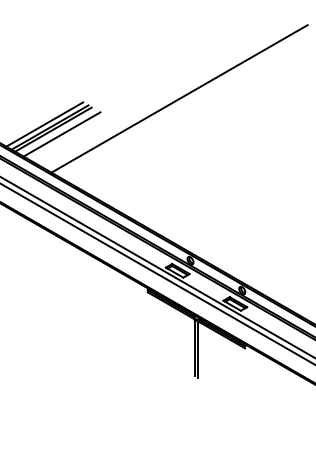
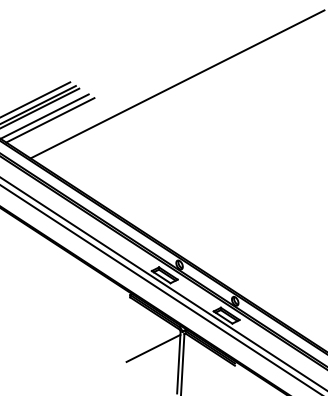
line: (66, 137) -> (49, 120), added
line: (170, 336) -> (152, 347), added

